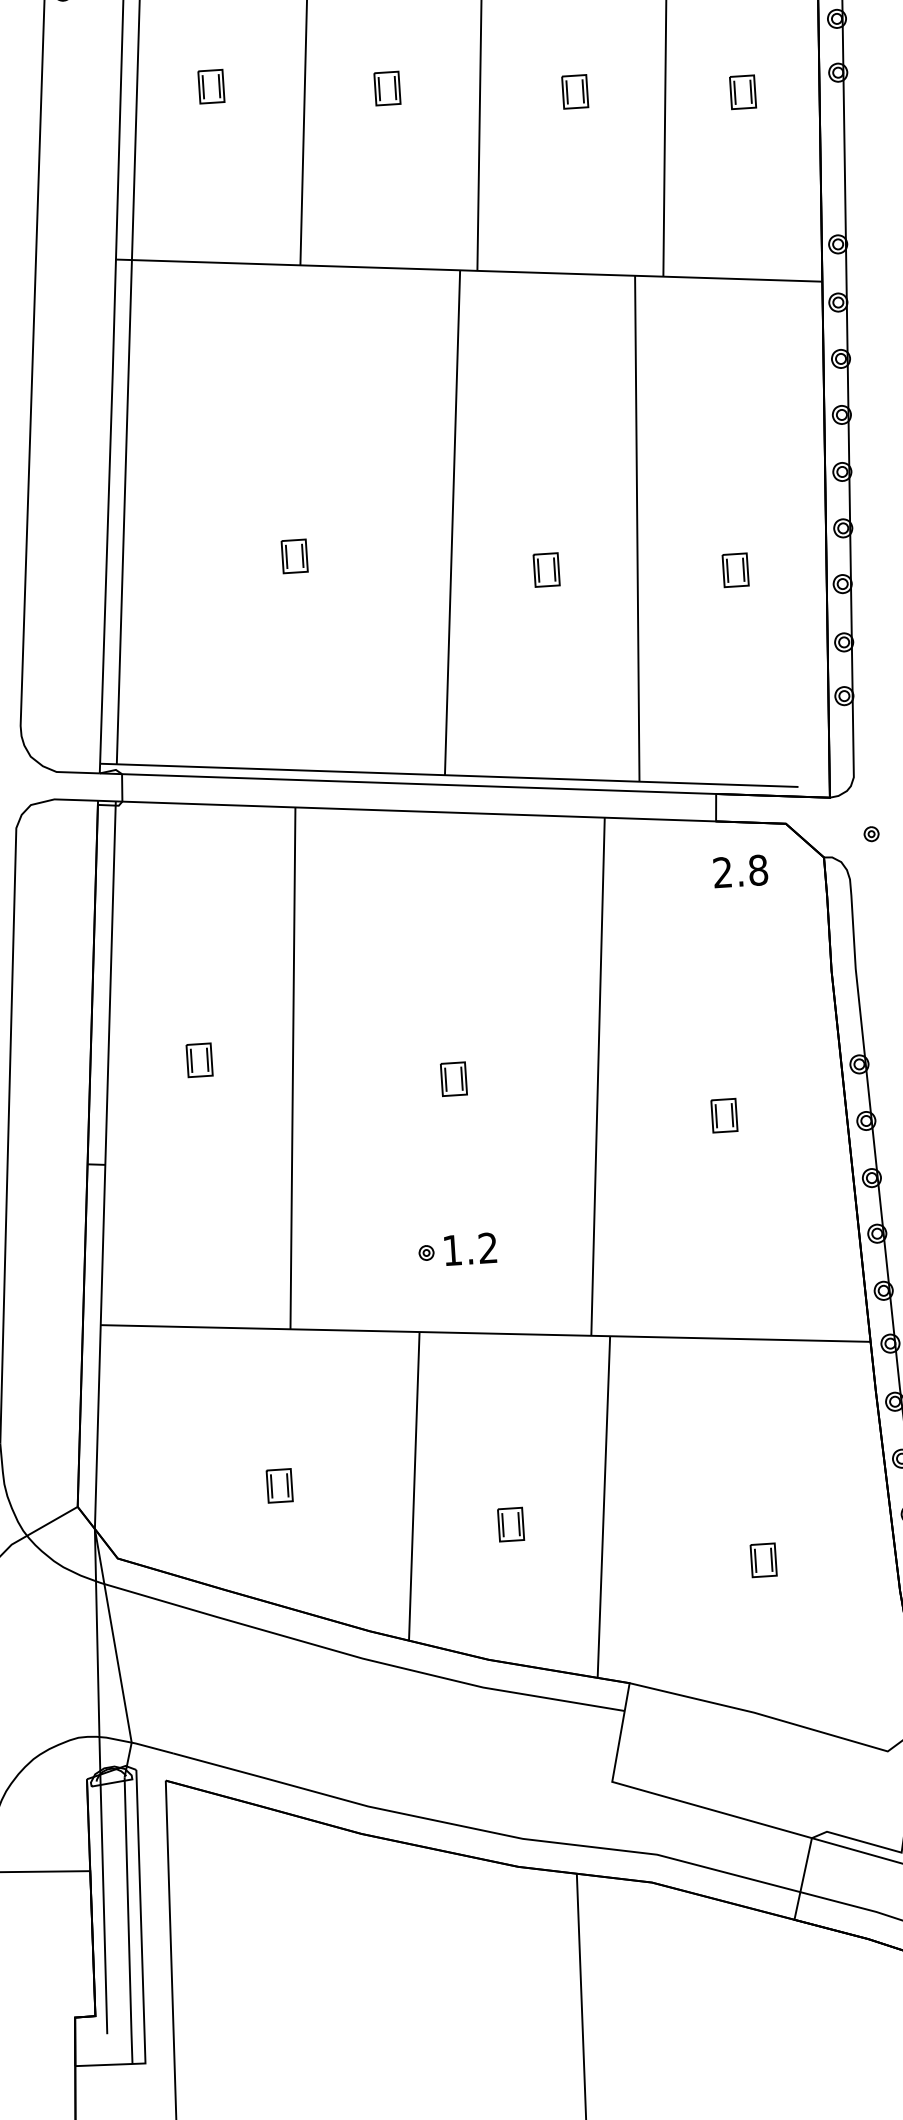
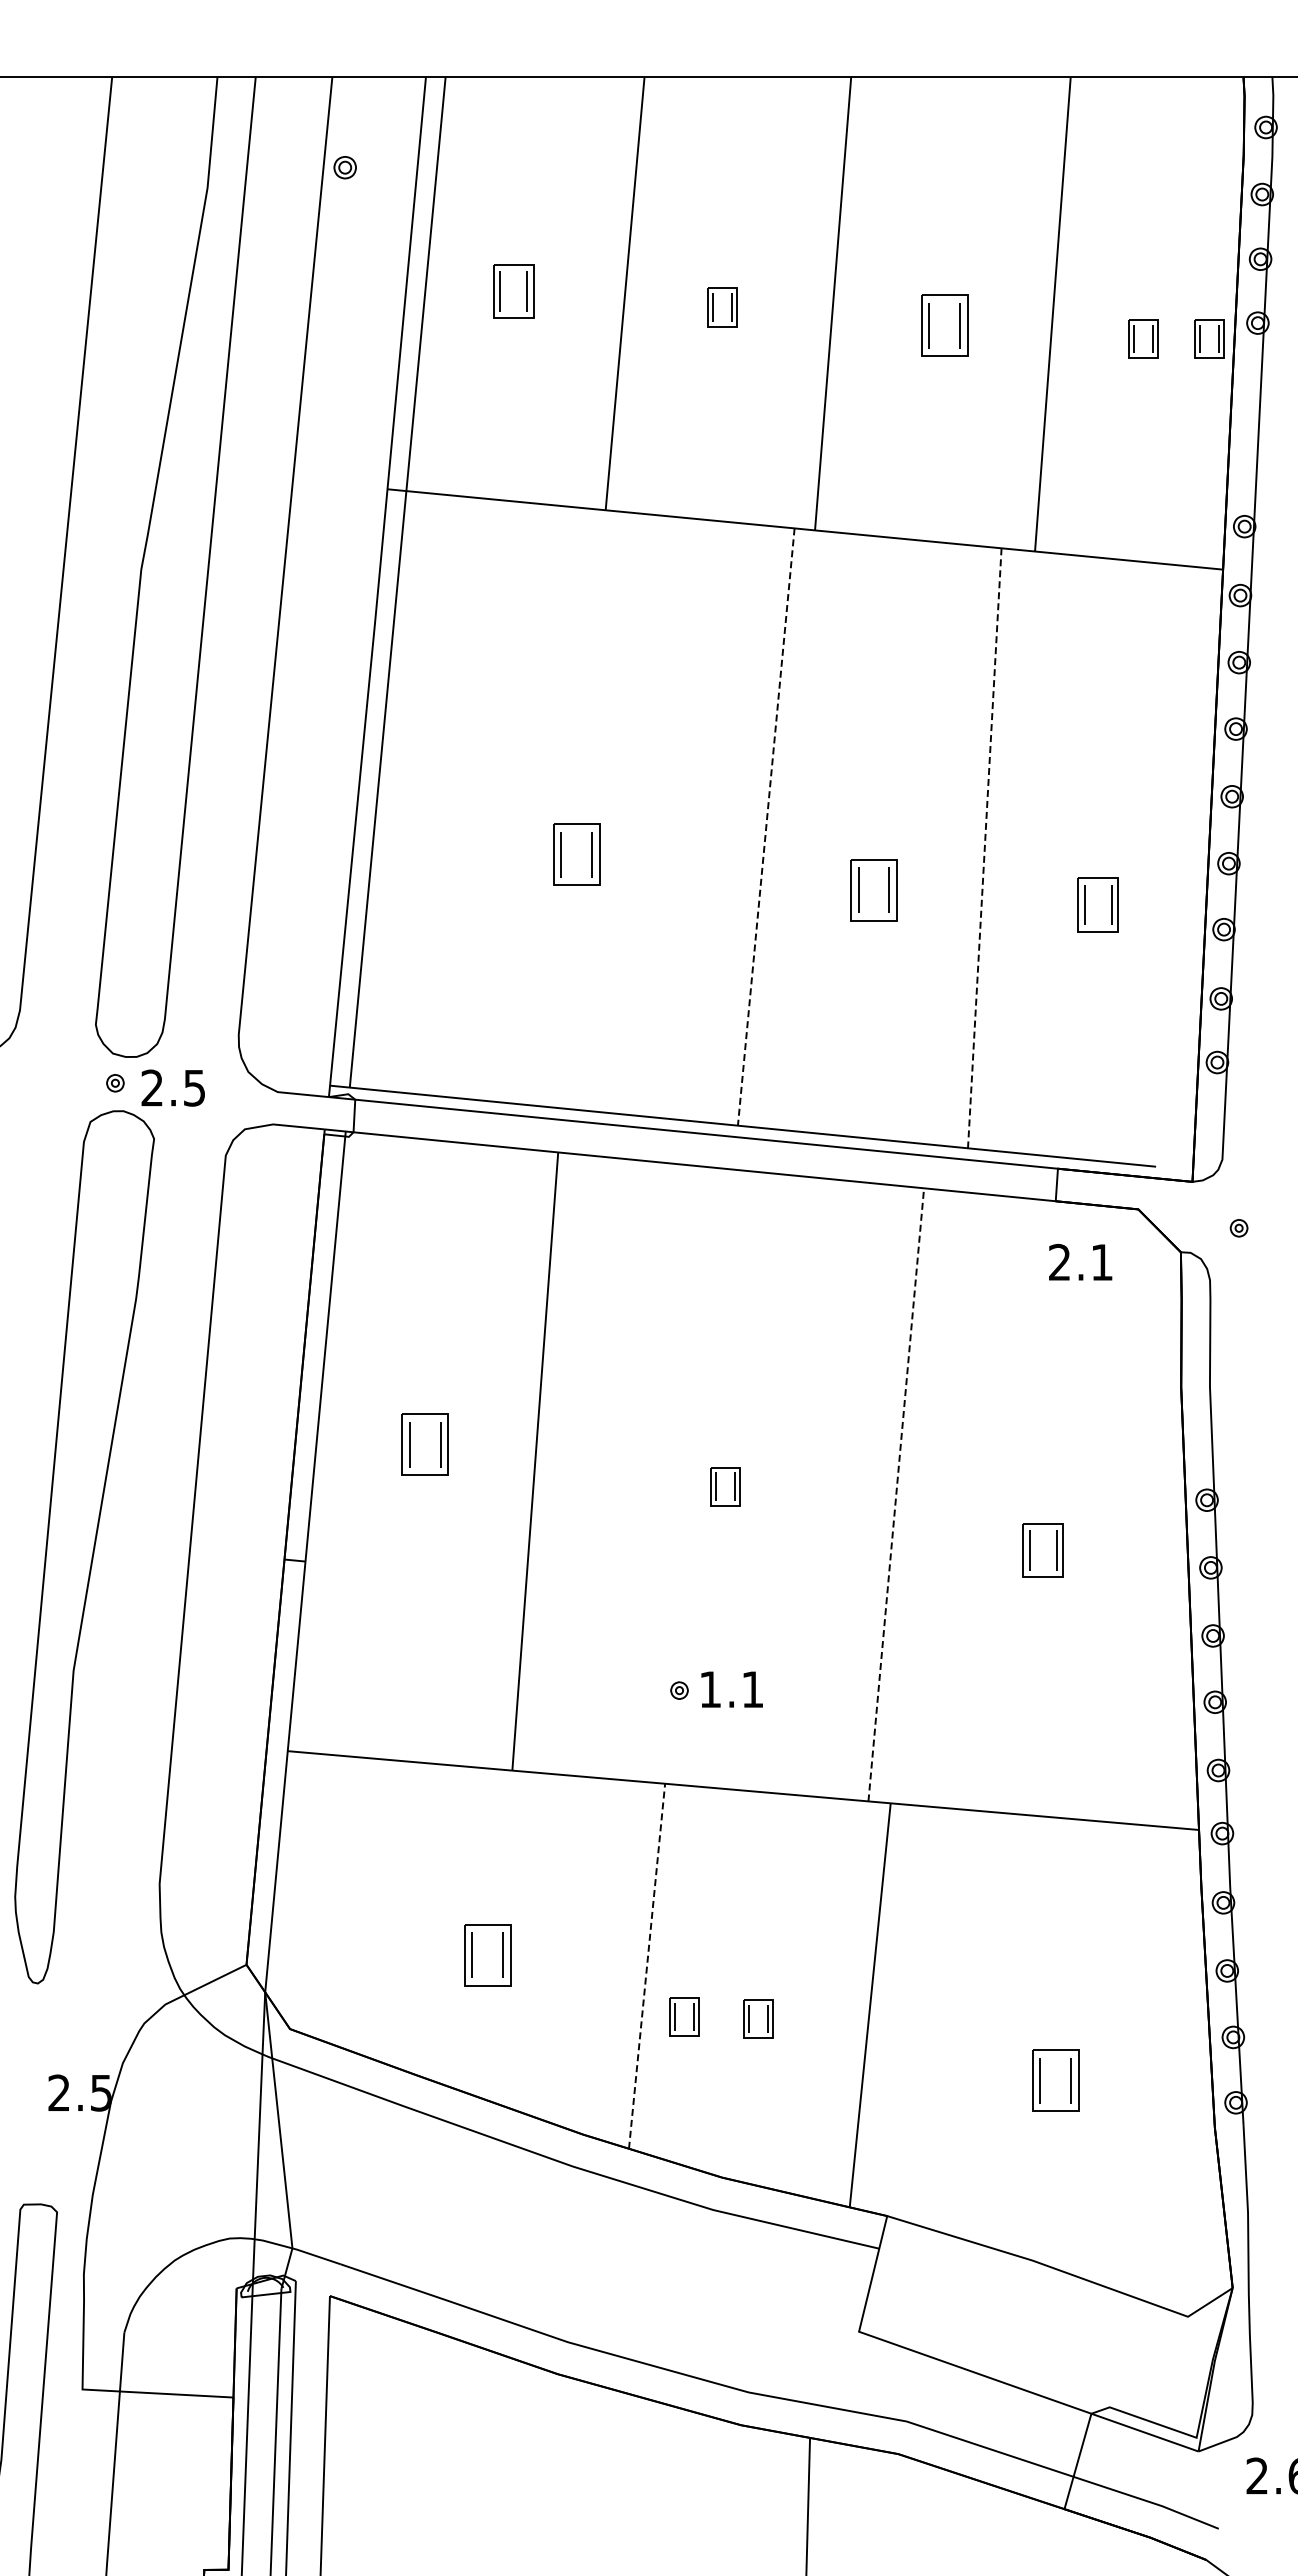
part: (211, 86) -> (513, 291), size x1.4
part: (798, 88) -> (1209, 338), added
part: (575, 91) -> (944, 325), size x1.6
line: (452, 523) -> (766, 827), solid -> dashed
line: (637, 528) -> (984, 848), solid -> dashed
part: (294, 556) -> (576, 854), size x1.6
part: (735, 569) -> (1098, 904), size x1.4
part: (546, 570) -> (874, 890), size x1.6
text: (758, 870) -> (1102, 1262), 2.8 -> 2.1
part: (199, 1060) -> (425, 1444), size x1.6
line: (598, 1076) -> (896, 1494), solid -> dashed
part: (723, 1115) -> (1042, 1550), size x1.4
text: (487, 1248) -> (752, 1689), 1.2 -> 1.1
part: (279, 1485) -> (487, 1955), size x1.6
line: (414, 1485) -> (647, 1965), solid -> dashed
part: (448, 1526) -> (684, 2016), added
part: (763, 1560) -> (1055, 2080), size x1.6

